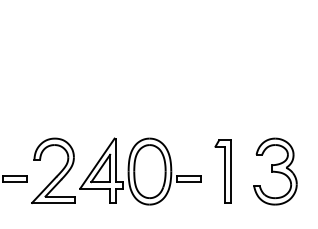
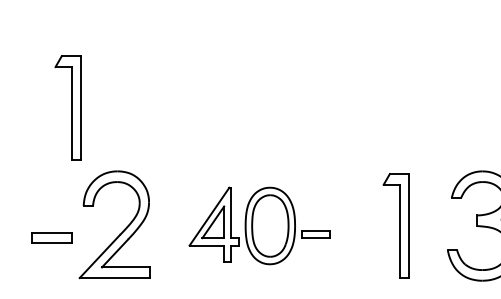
part: (24, 100) -> (67, 108), added
part: (140, 171) -> (259, 225), size x0.7

